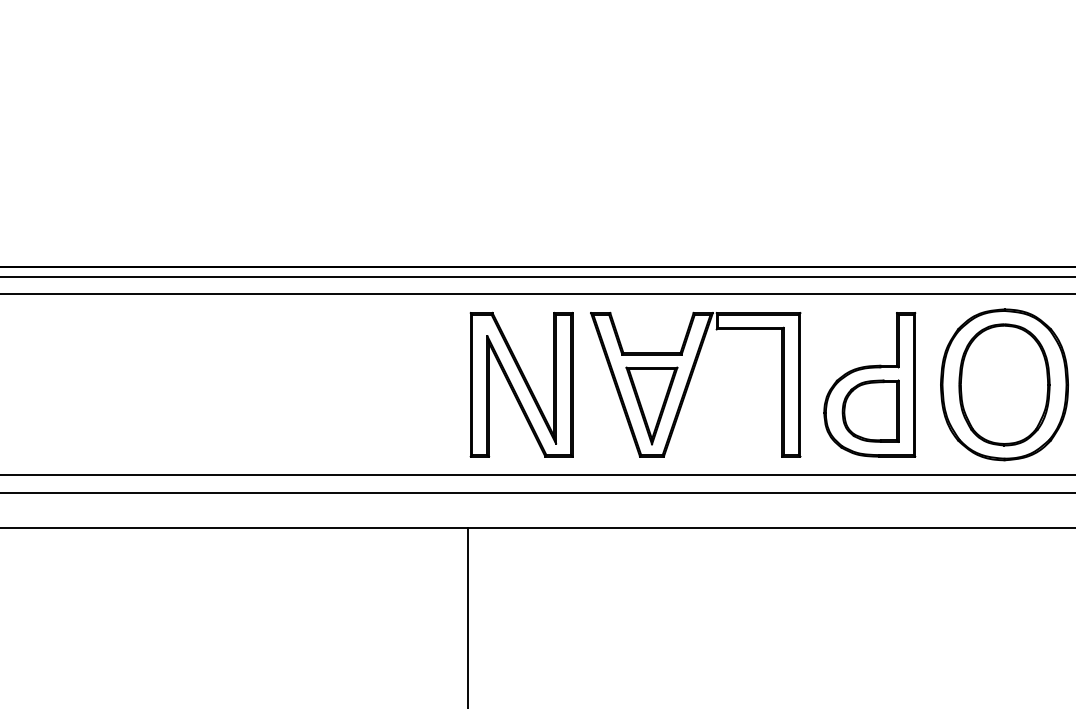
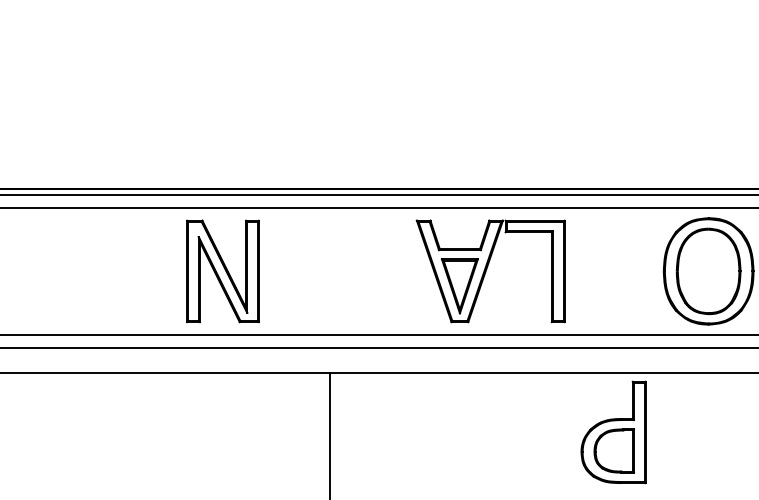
part: (520, 384) -> (222, 271), moved
part: (869, 384) -> (613, 432), moved

